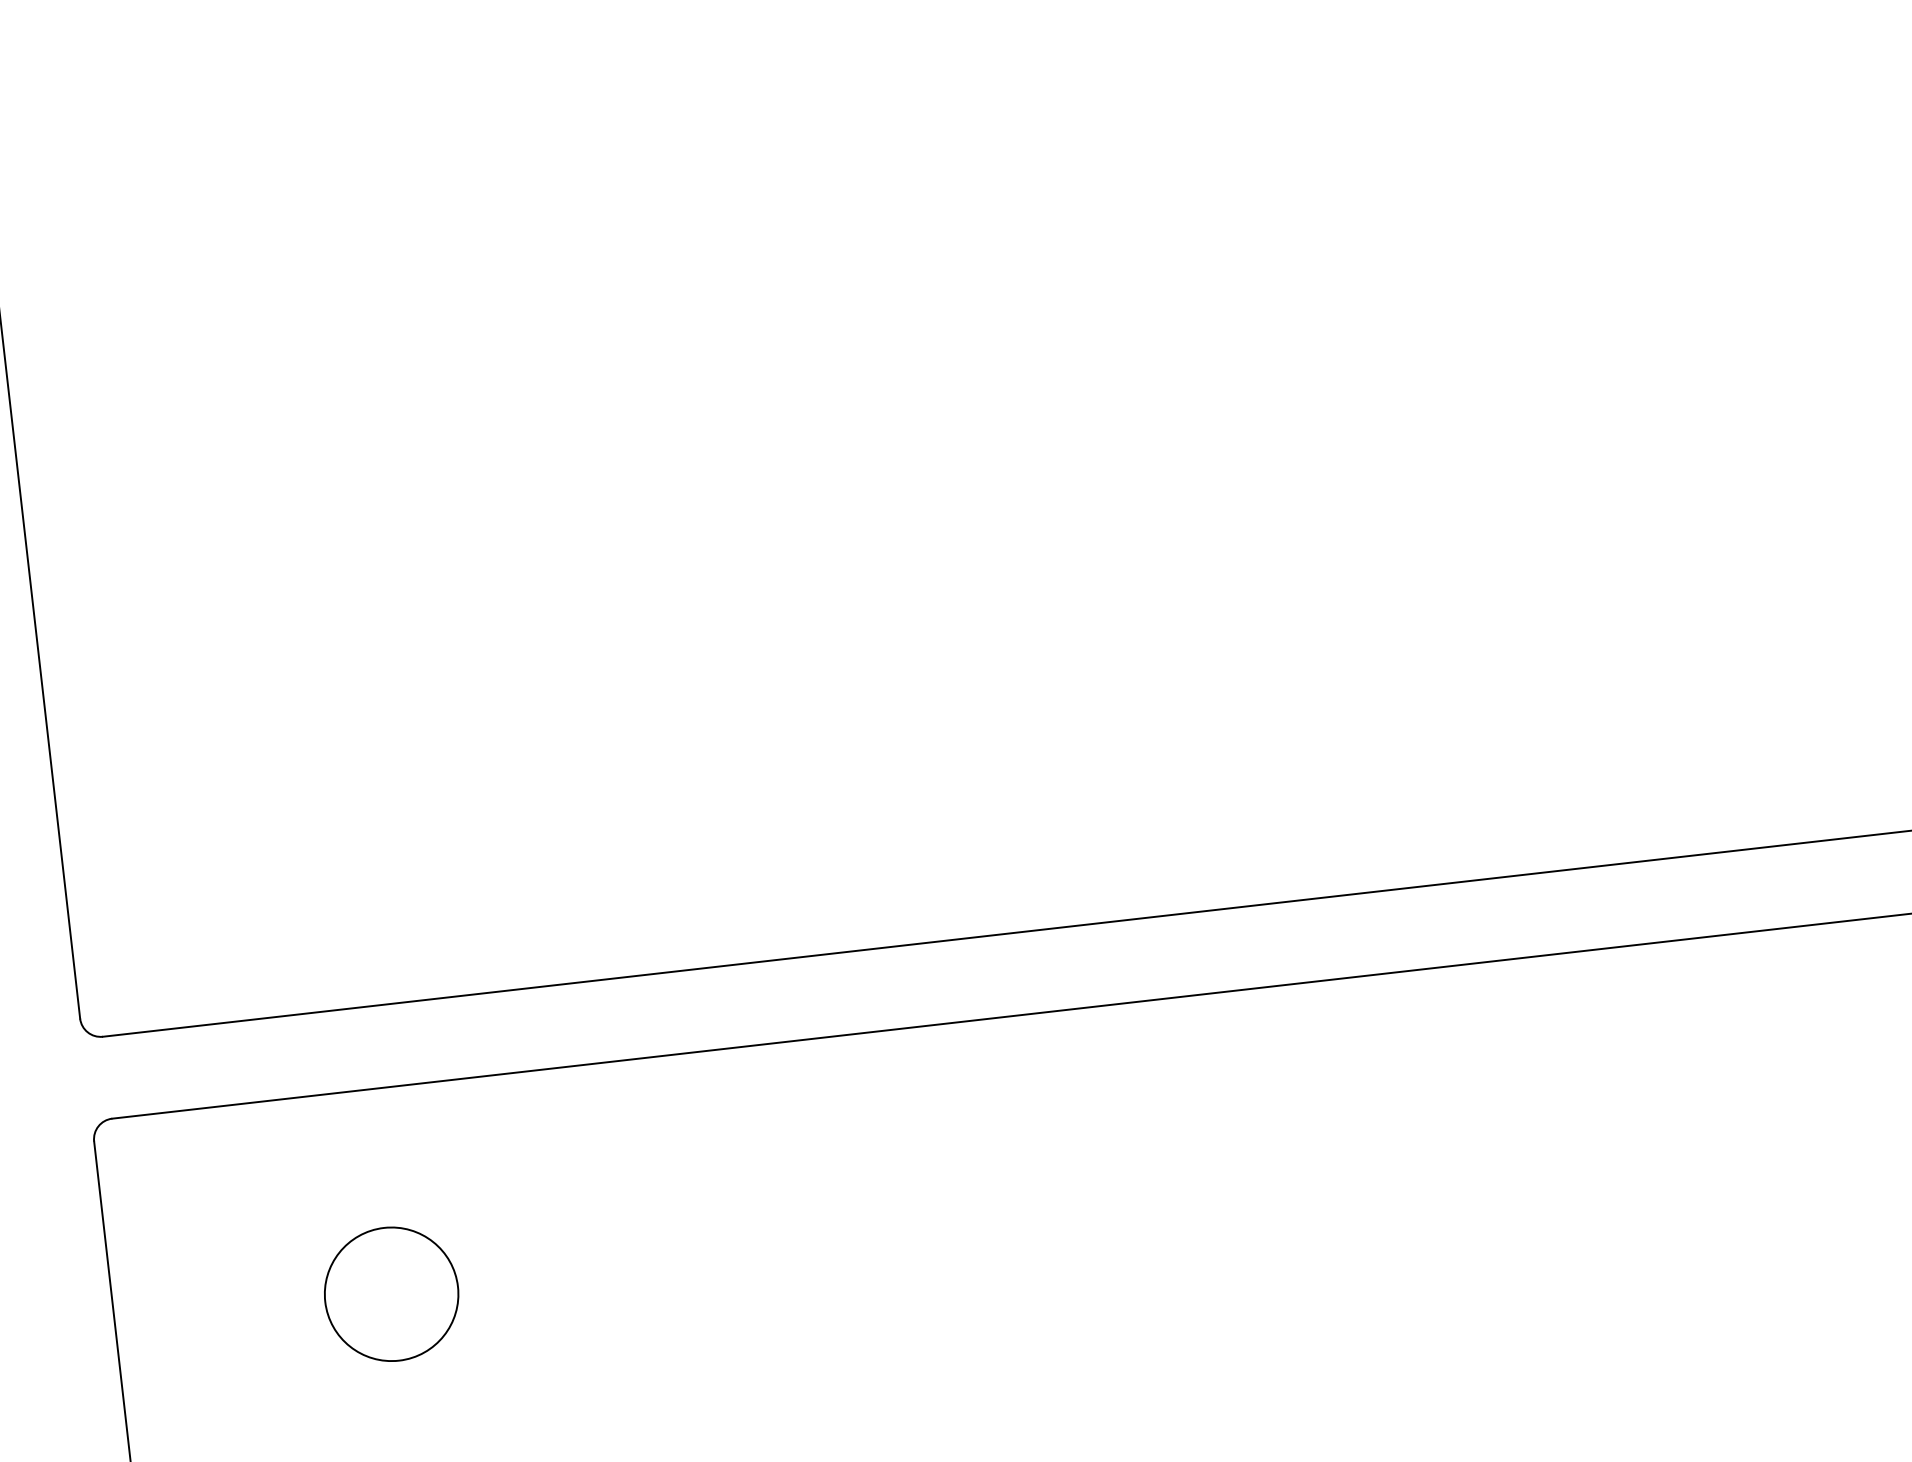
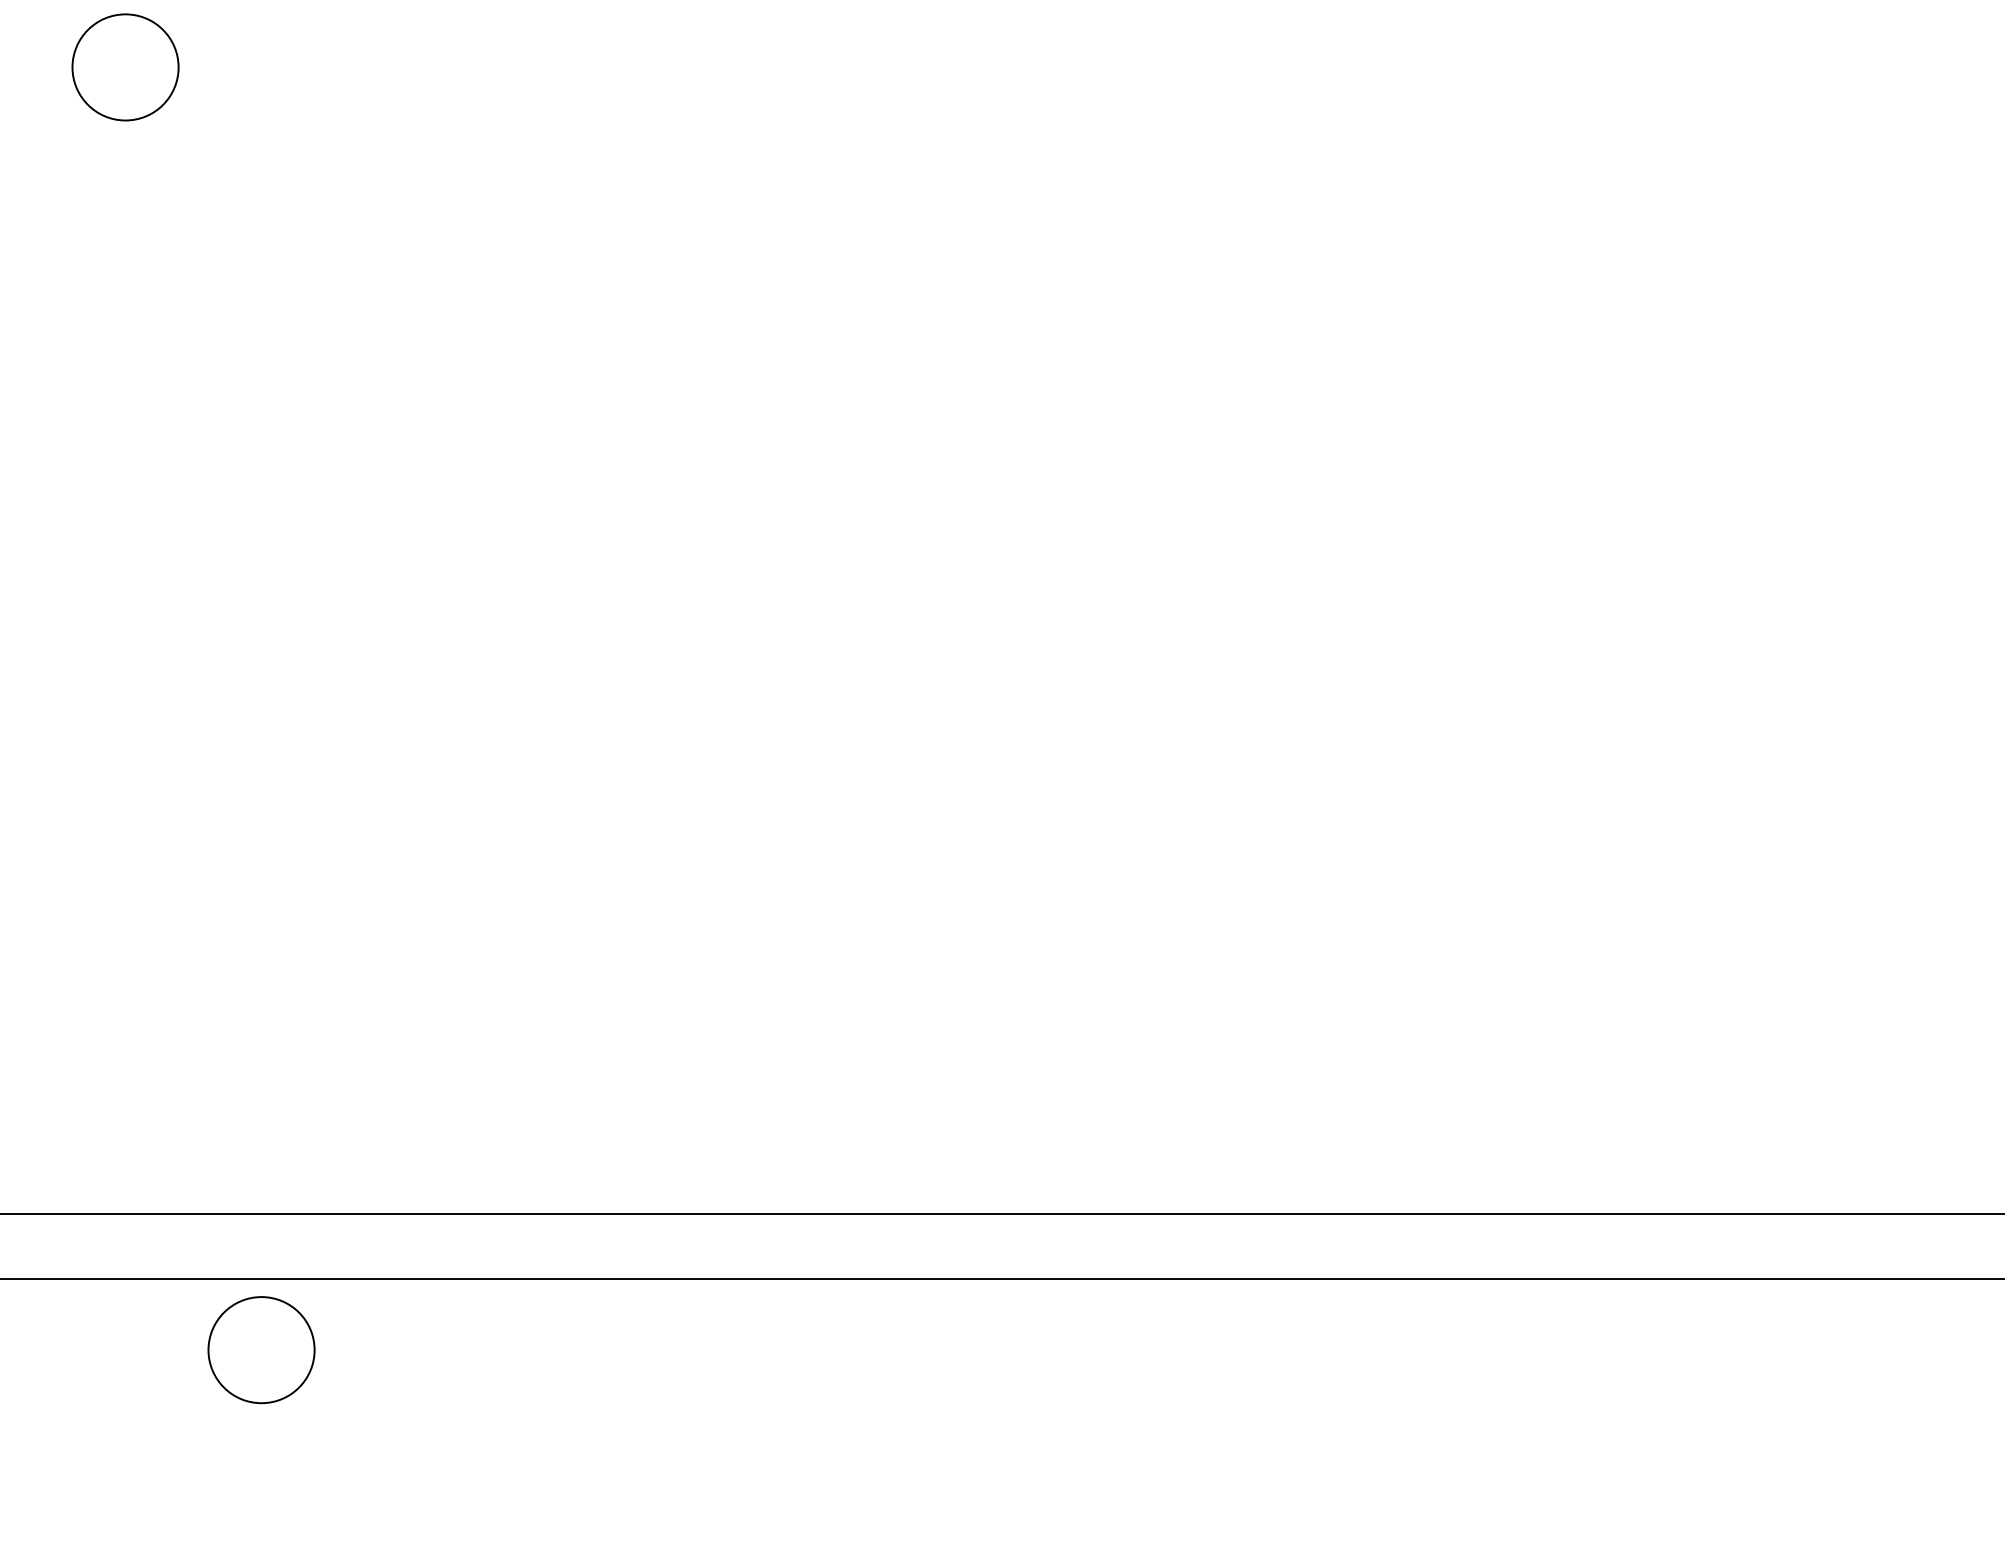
circle: (391, 1294) -> (261, 1350), moved

